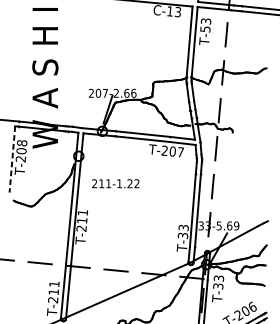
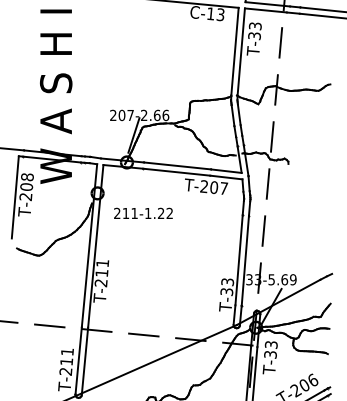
text: (205, 28) -> (254, 35), T-53 -> T-33
line: (12, 159) -> (15, 197), dashed -> solid
text: (115, 182) -> (143, 212), moved

